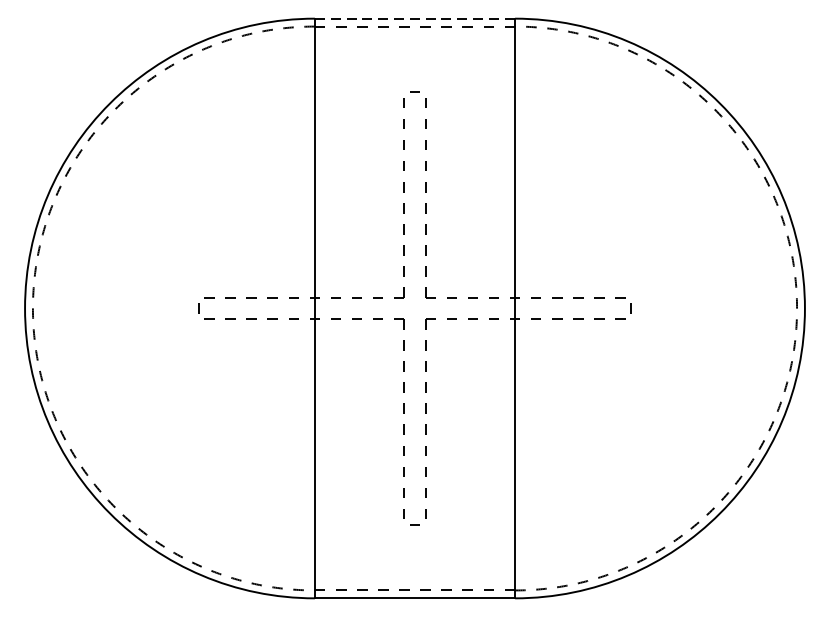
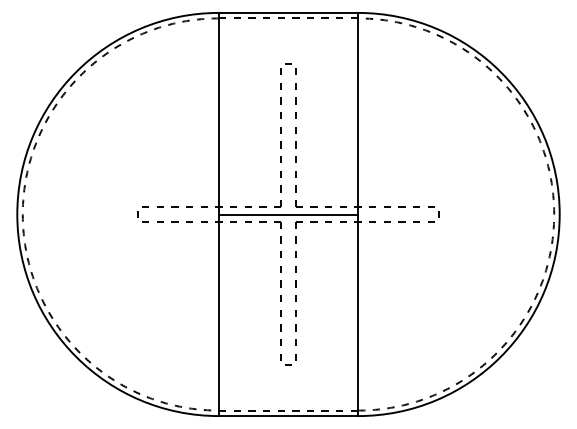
line: (415, 18) -> (288, 12), dashed -> solid
line: (415, 308) -> (288, 214), added

